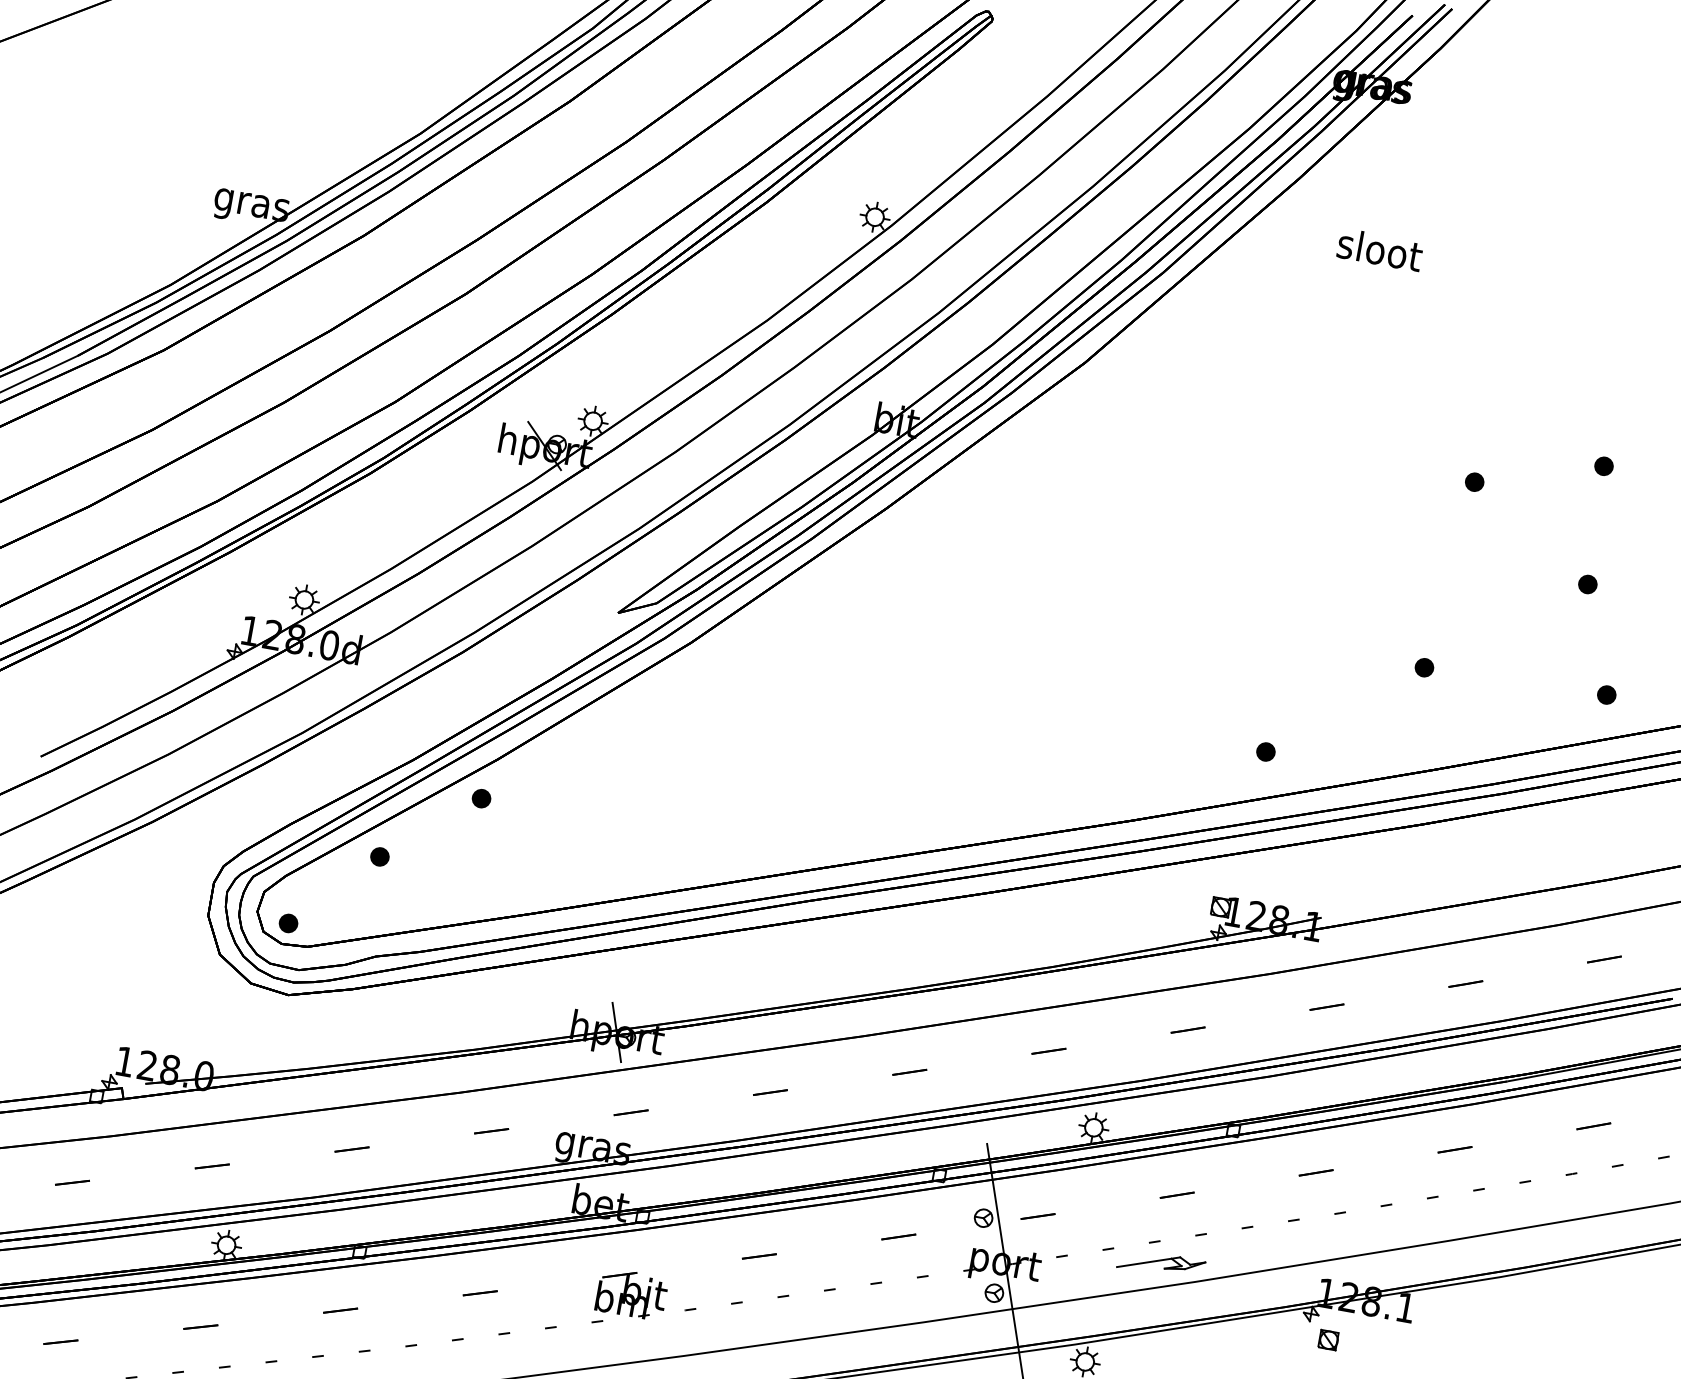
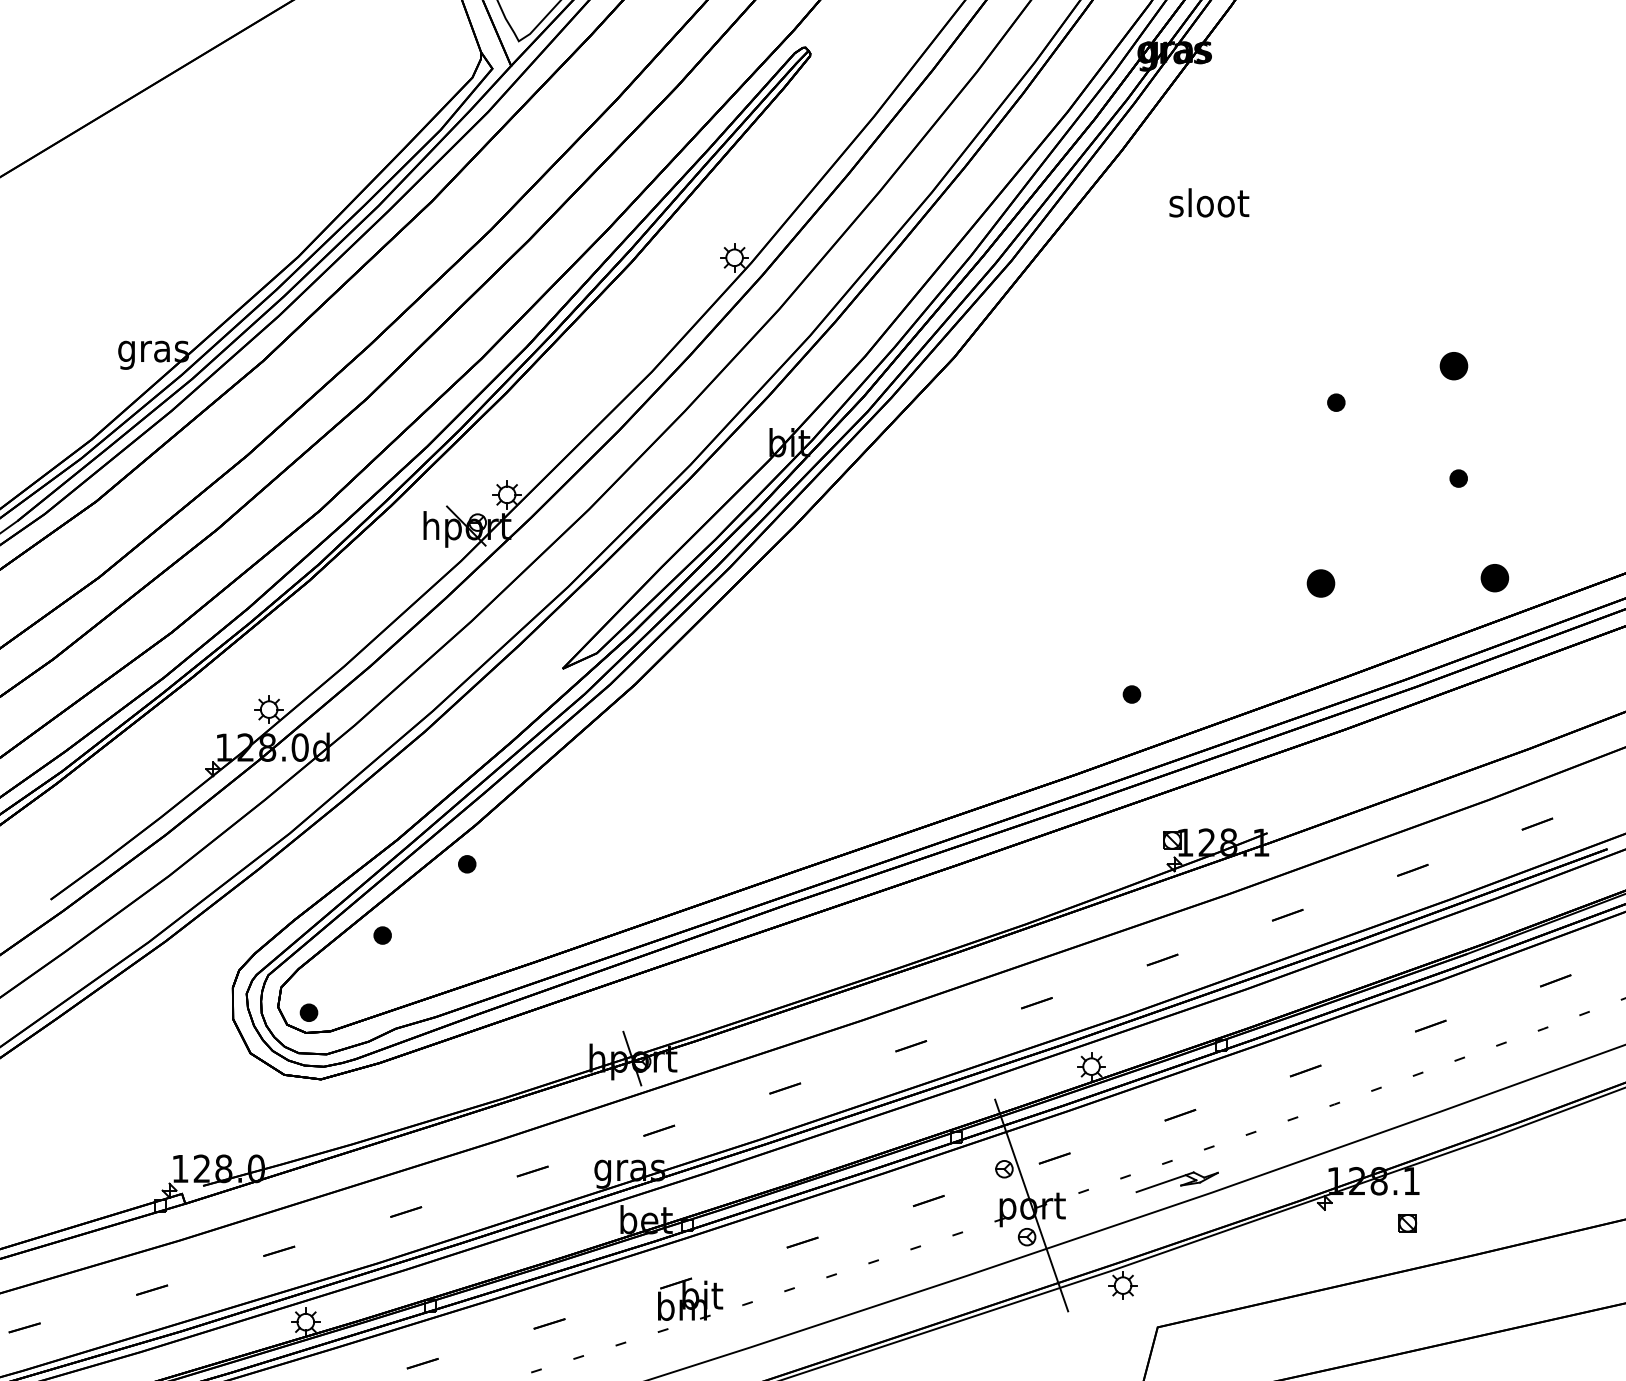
part: (1603, 465) -> (1453, 365), size x1.6
part: (1423, 667) -> (1320, 583), size x1.6
part: (1606, 694) -> (1494, 577), size x1.6
part: (1265, 751) -> (1131, 694), moved
part: (1328, 1340) -> (1407, 1223), moved

